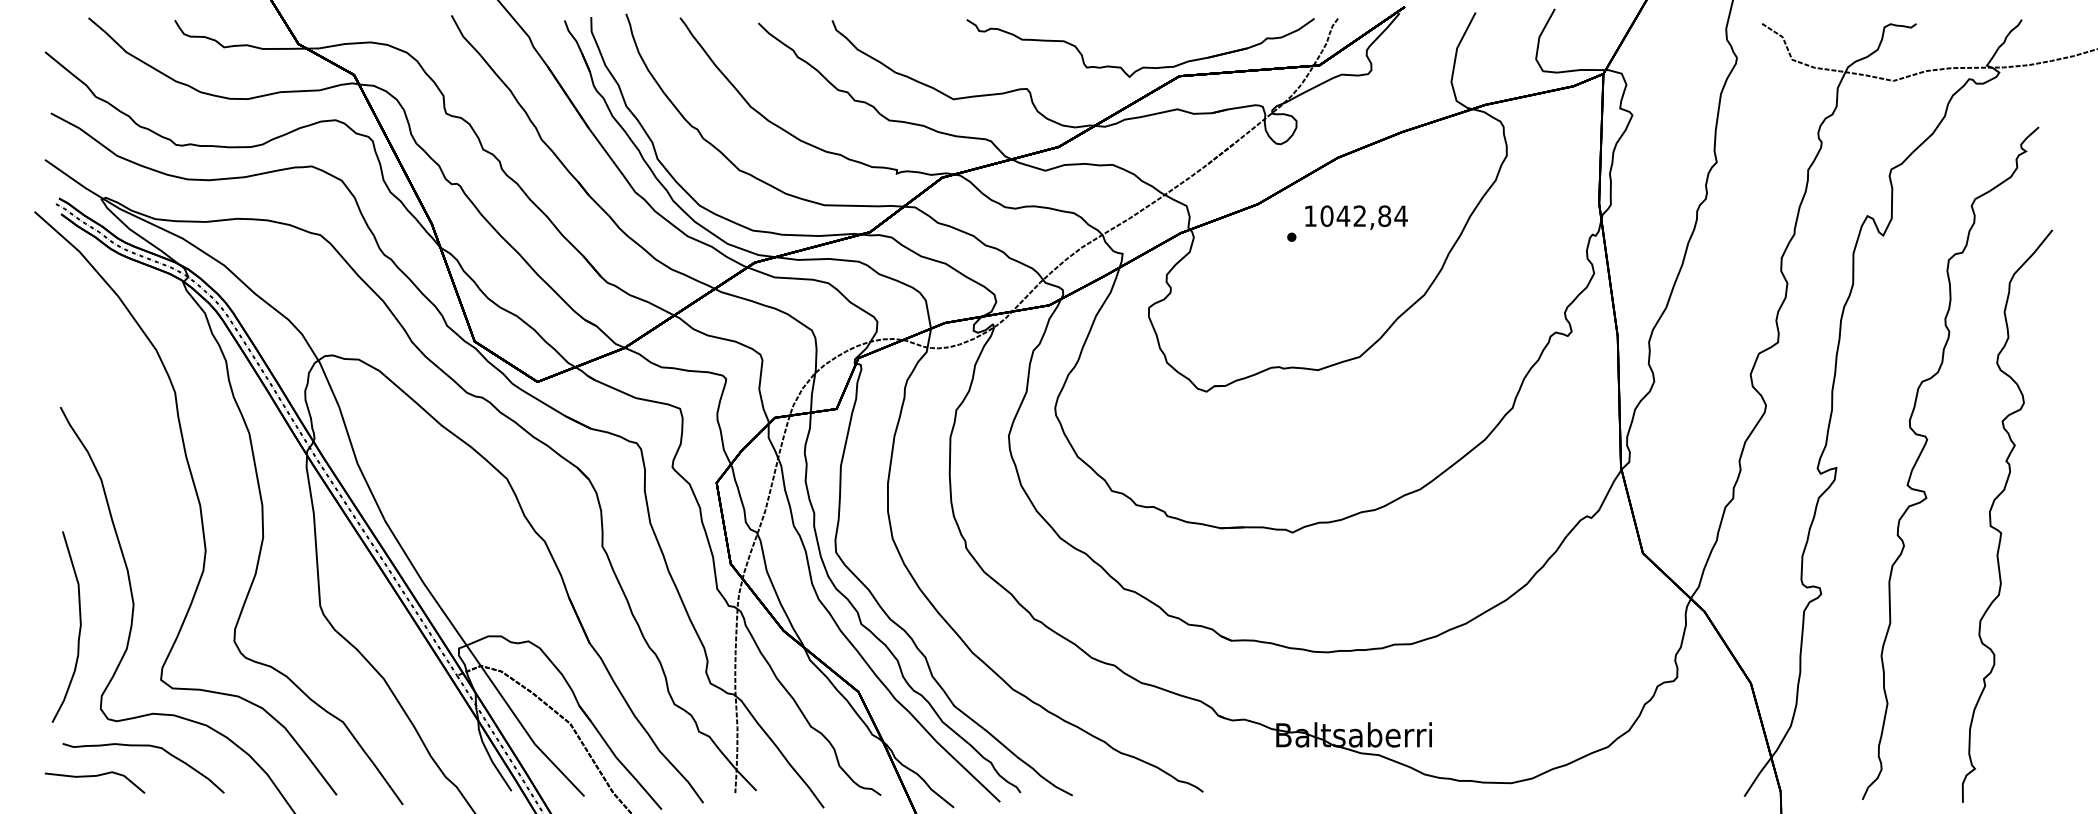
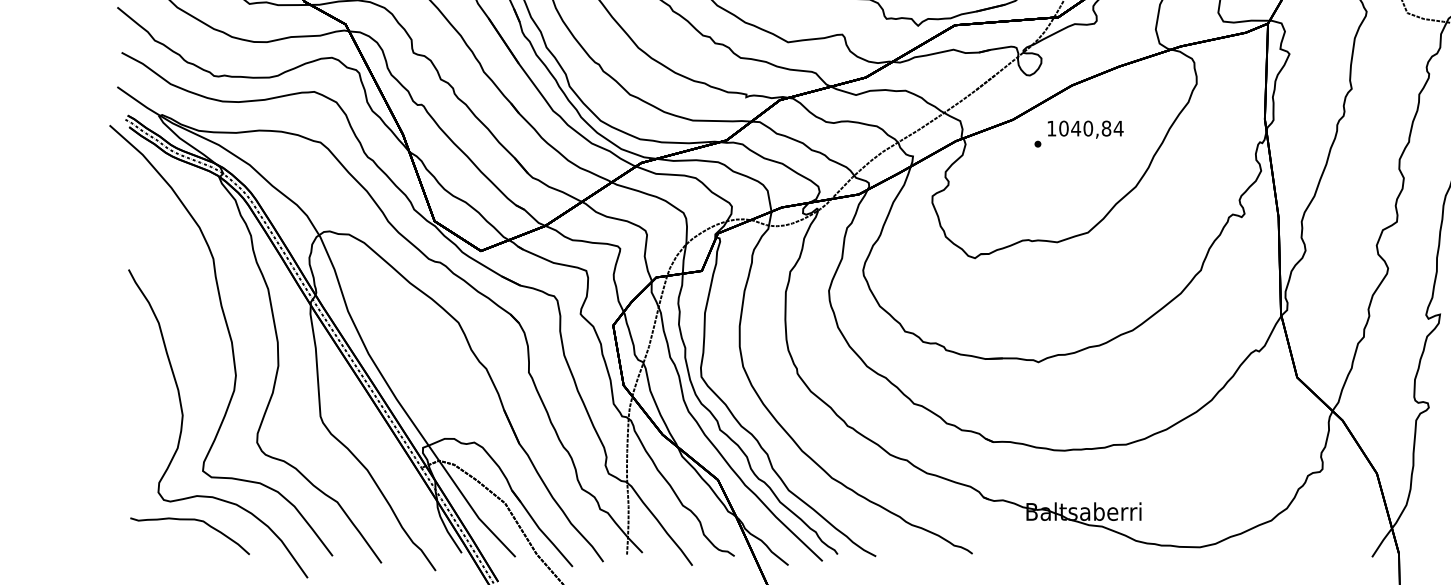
text: (1359, 215) -> (1087, 128), 1042,84 -> 1040,84
curve: (79, 626) -> (142, 431), removed
curve: (94, 776) -> (153, 542), removed

